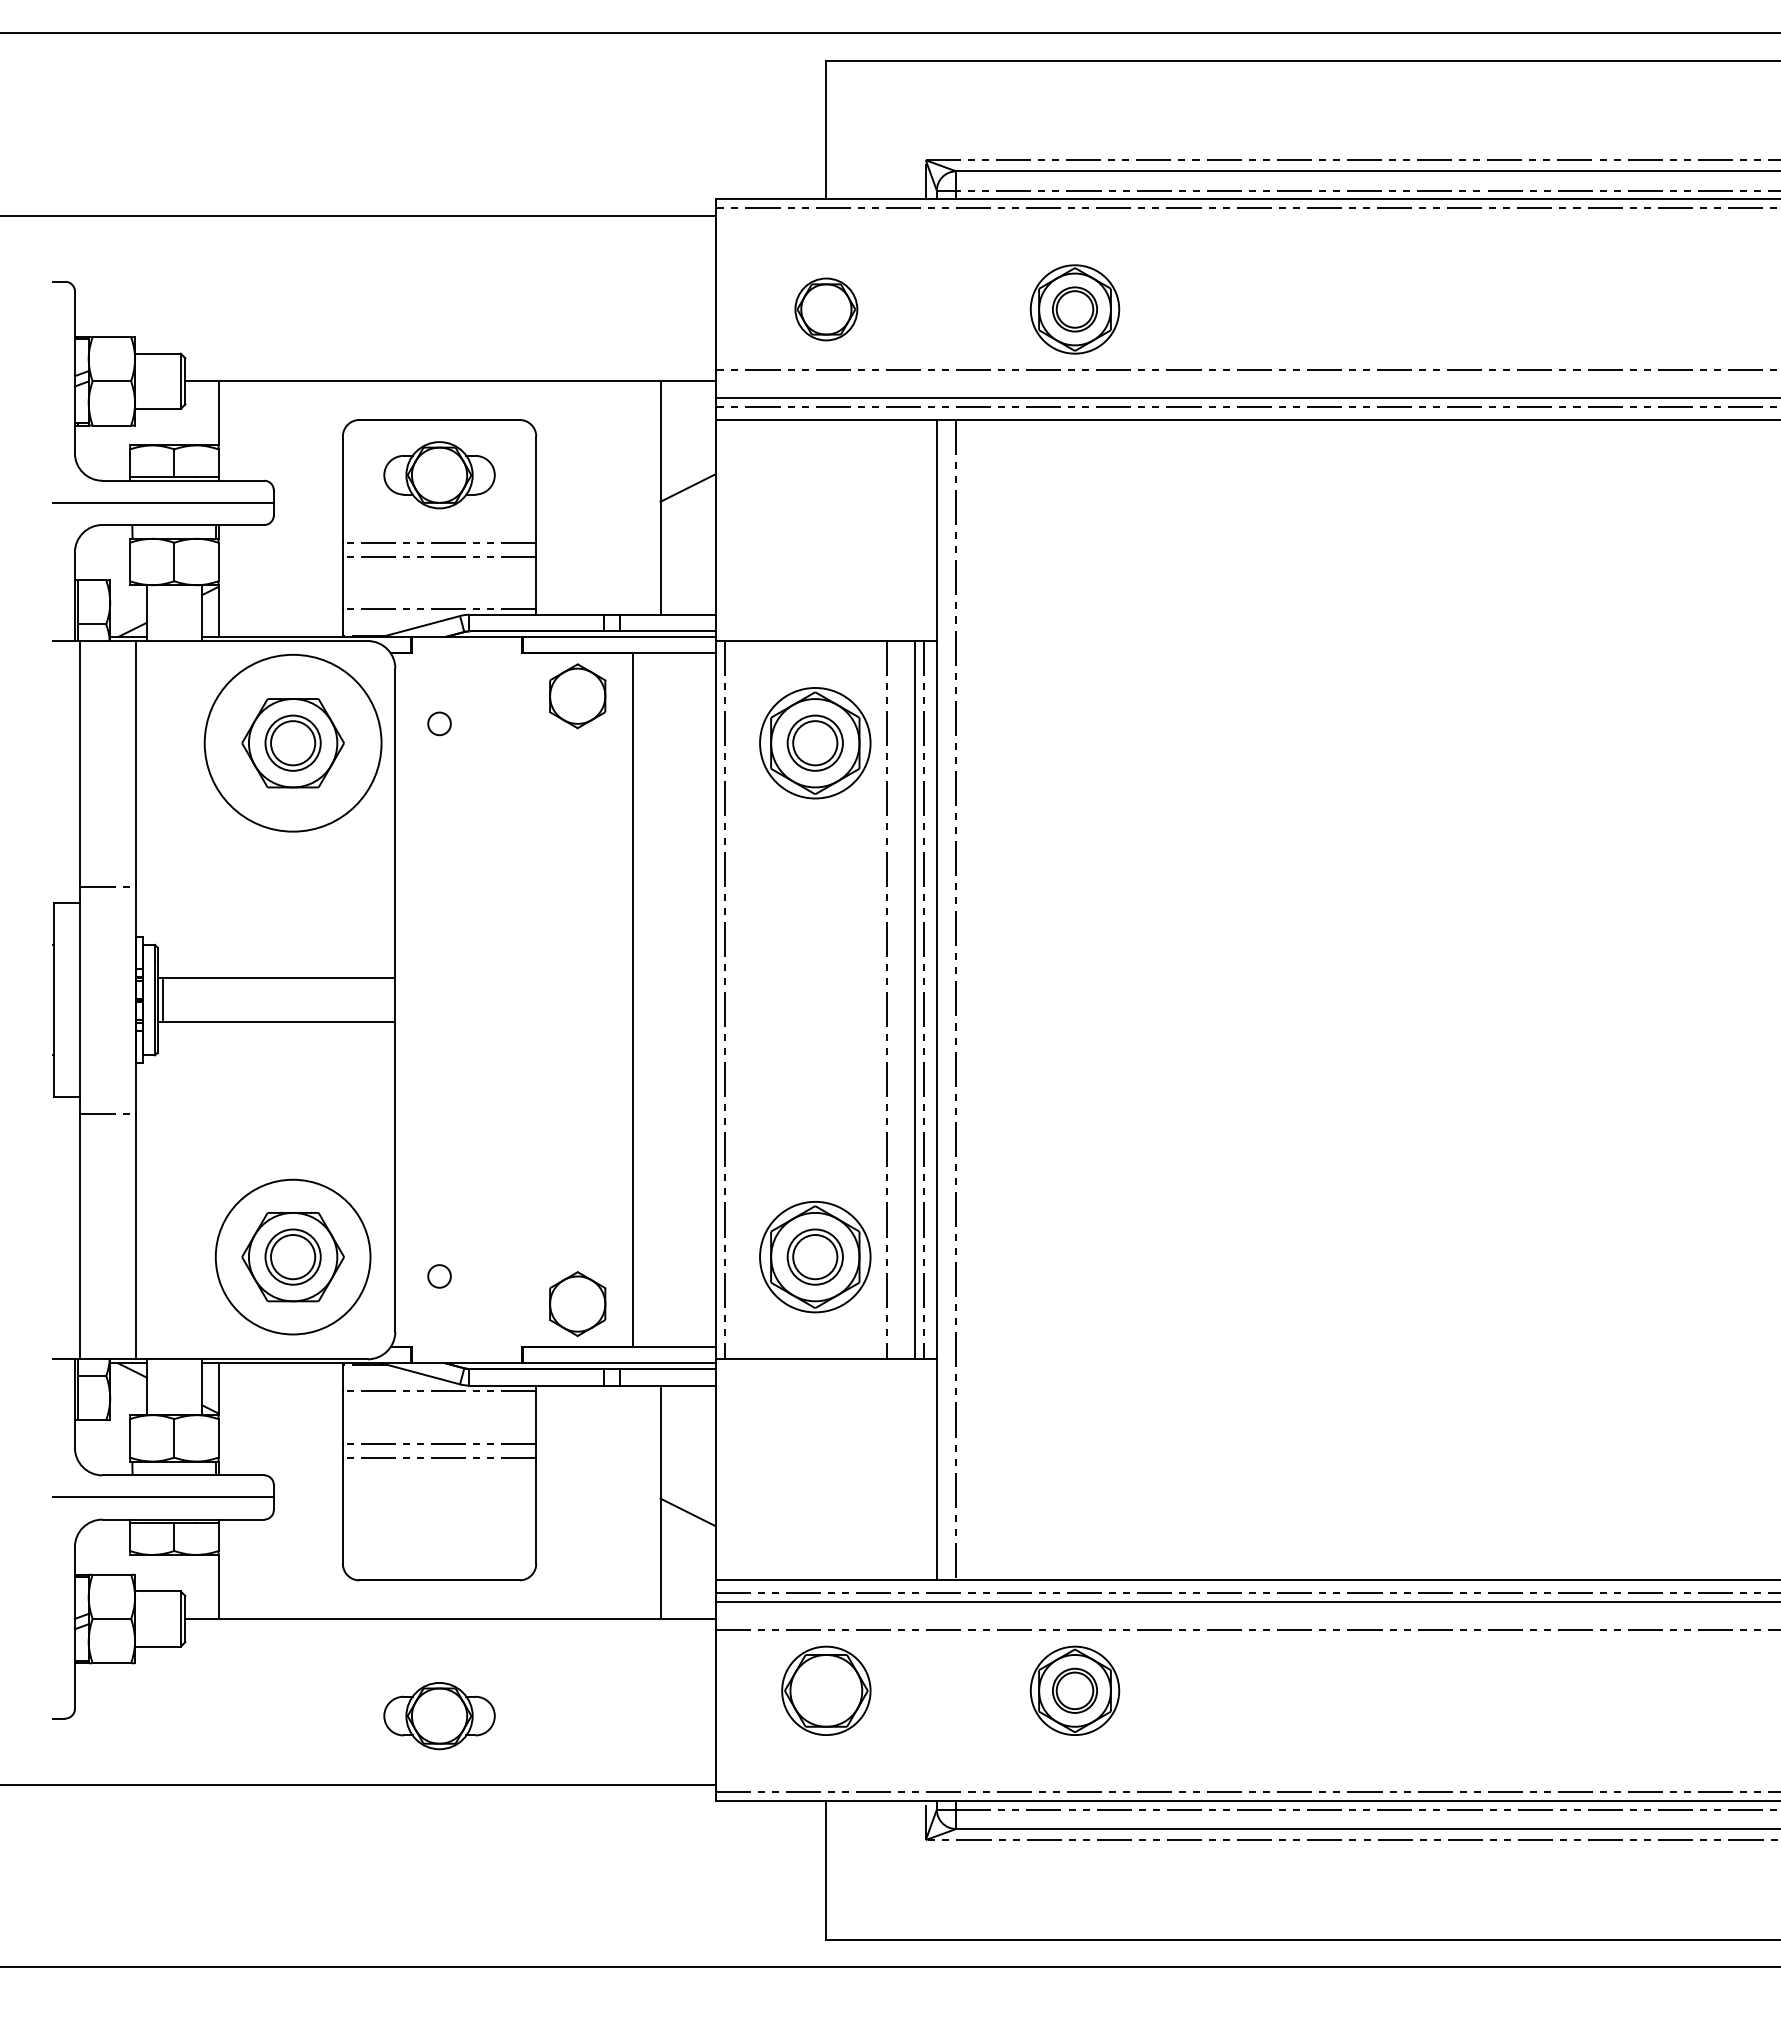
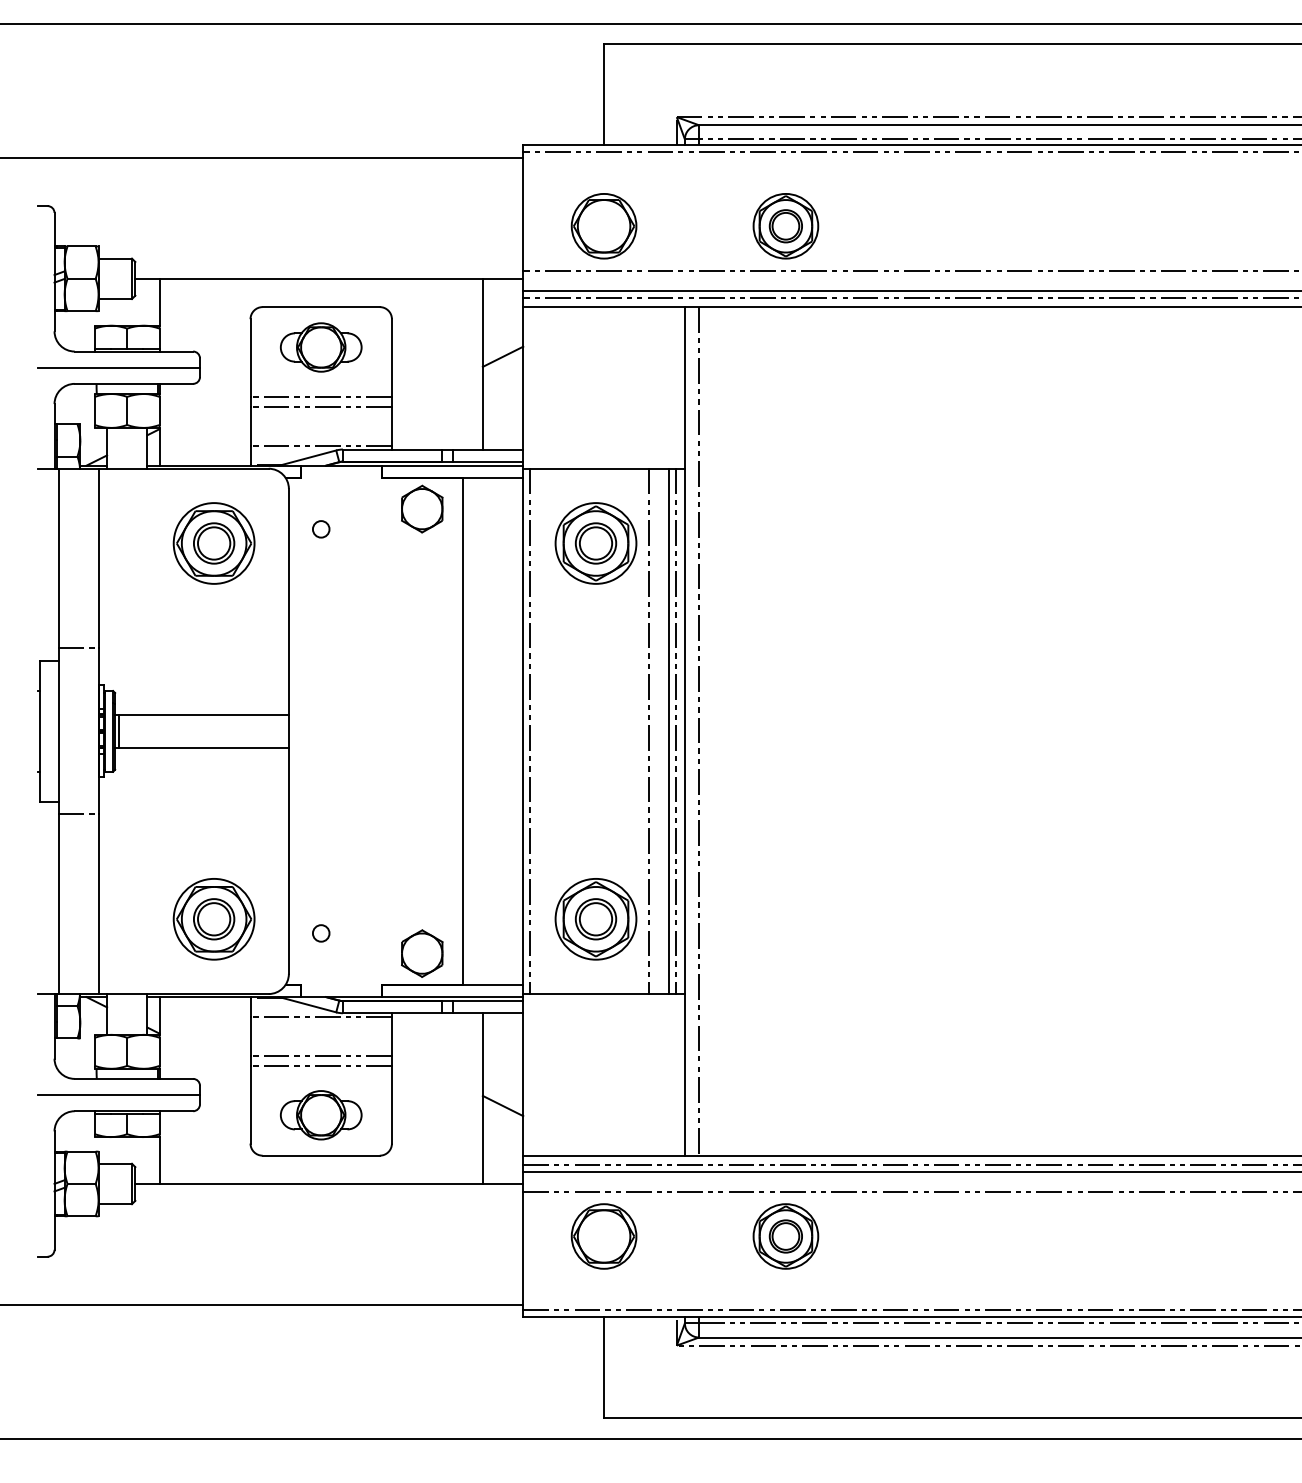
part: (826, 309) -> (604, 226), size x1.43
circle: (292, 742) -> (213, 542), size x0.62
circle: (292, 1256) -> (213, 918), size x0.71
part: (439, 1716) -> (321, 1115), moved

